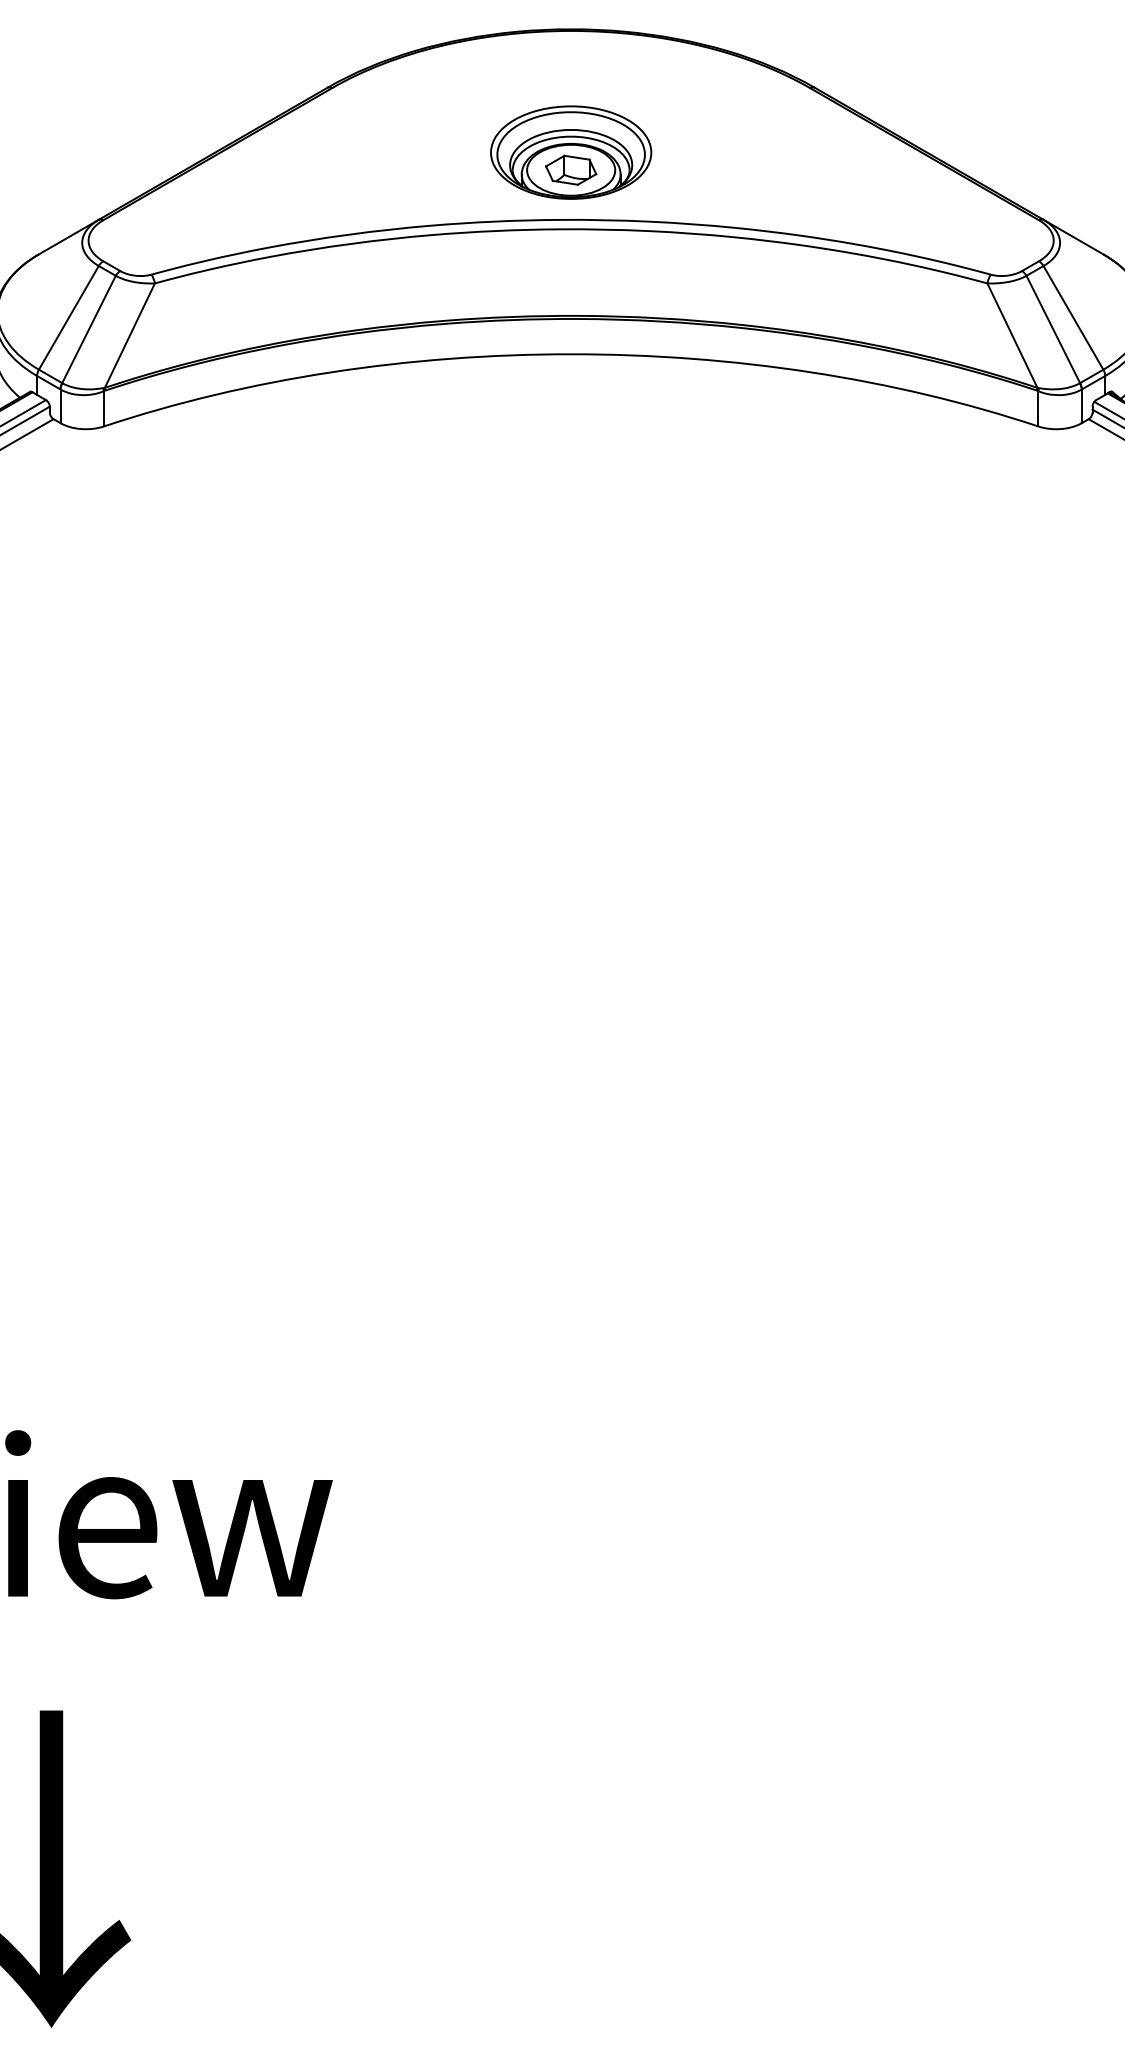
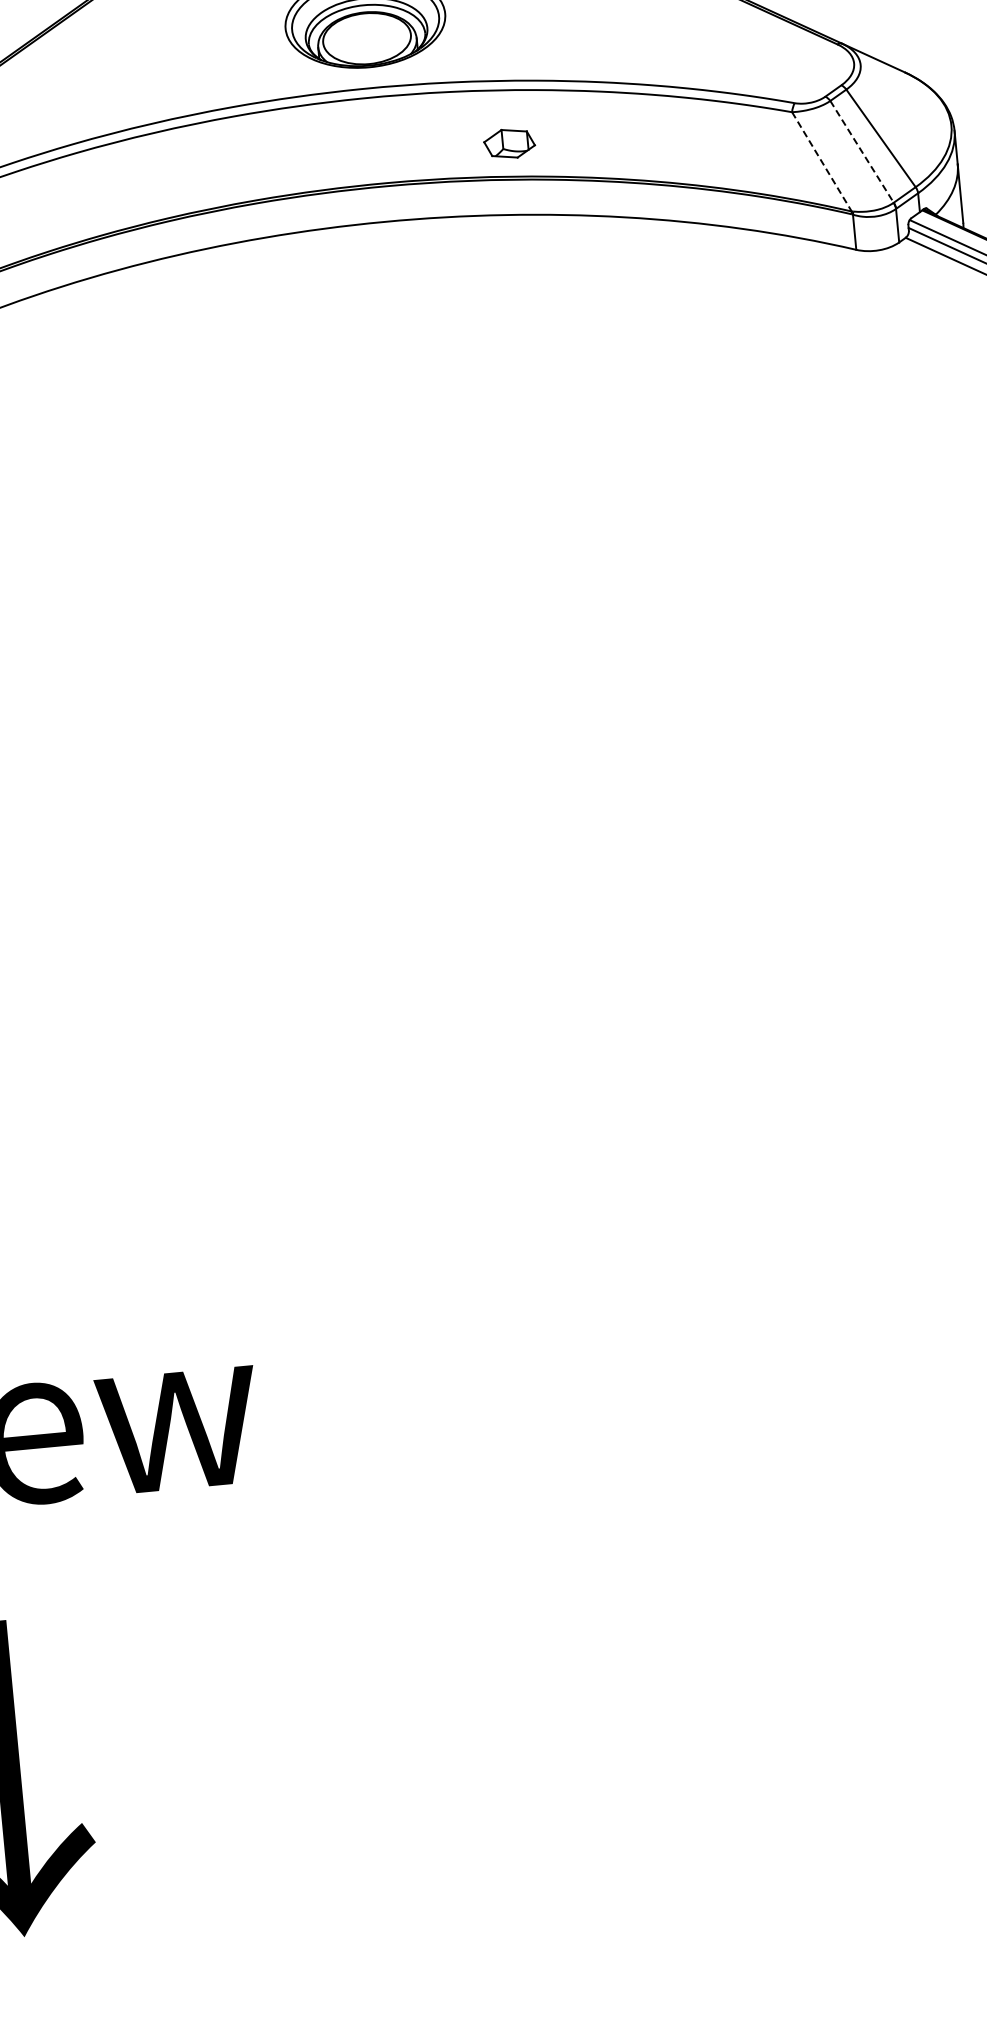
part: (571, 169) -> (509, 142), moved
line: (1053, 329) -> (862, 151), solid -> dashed
line: (1012, 335) -> (821, 161), solid -> dashed

